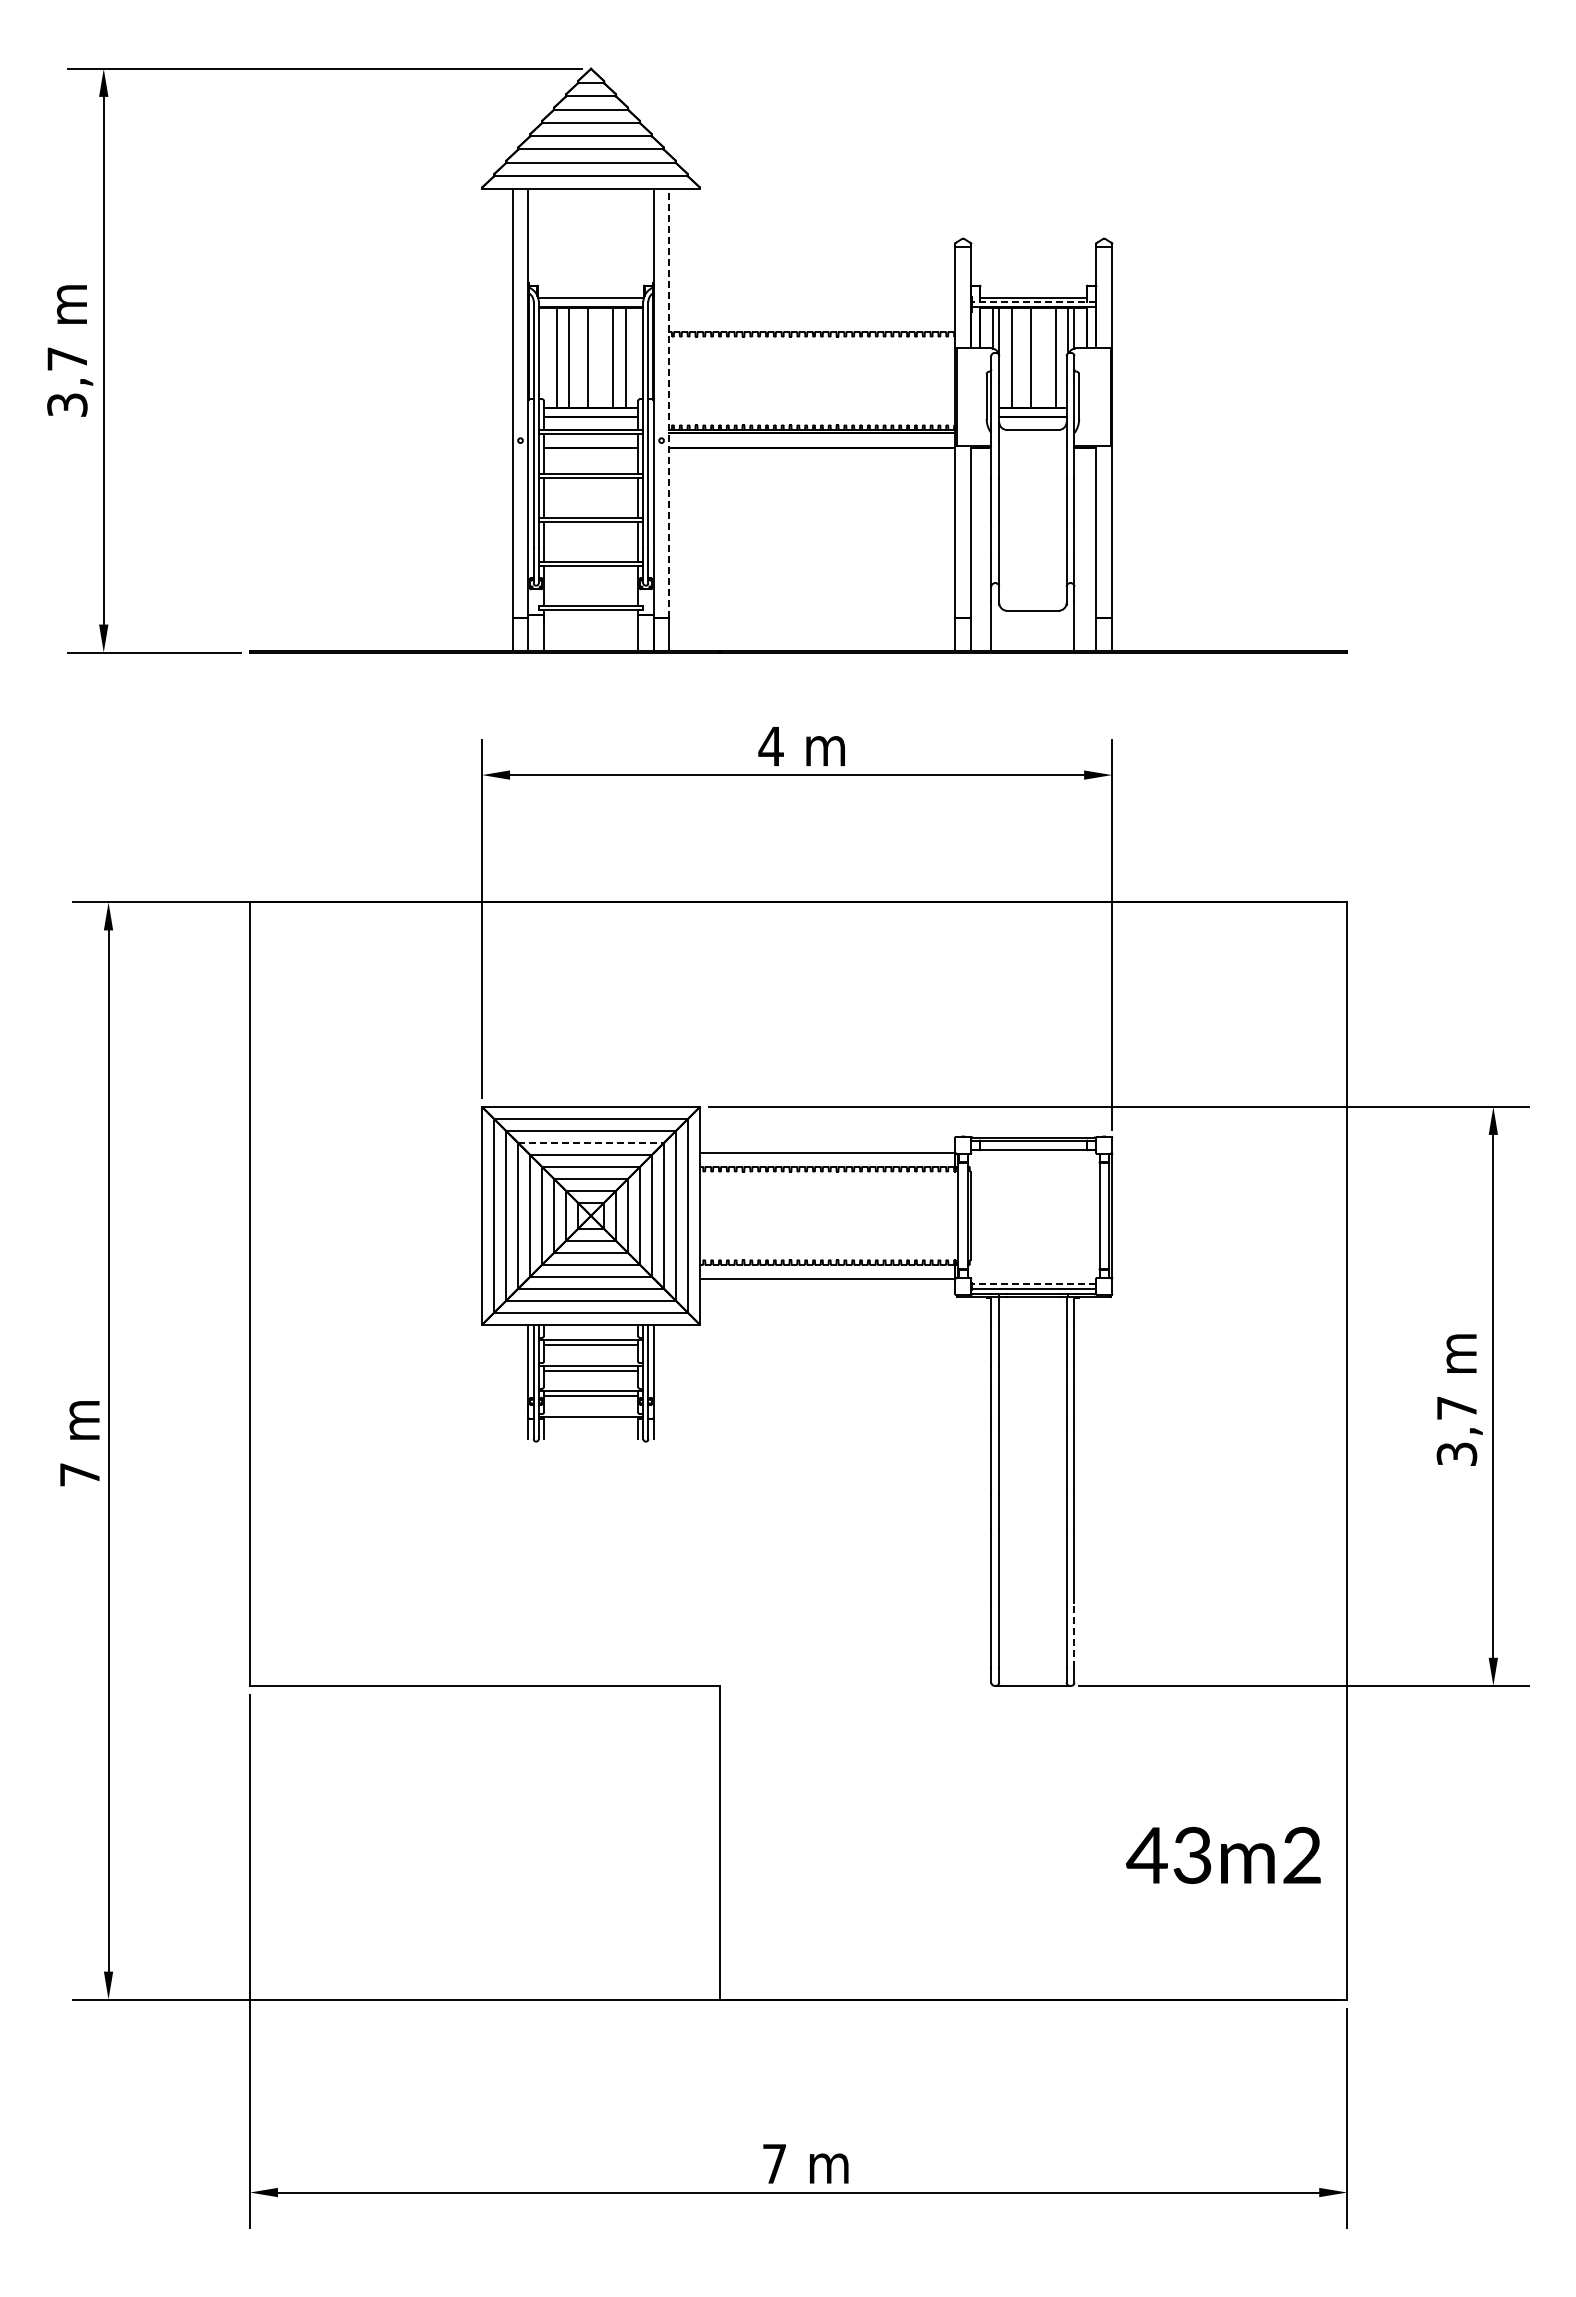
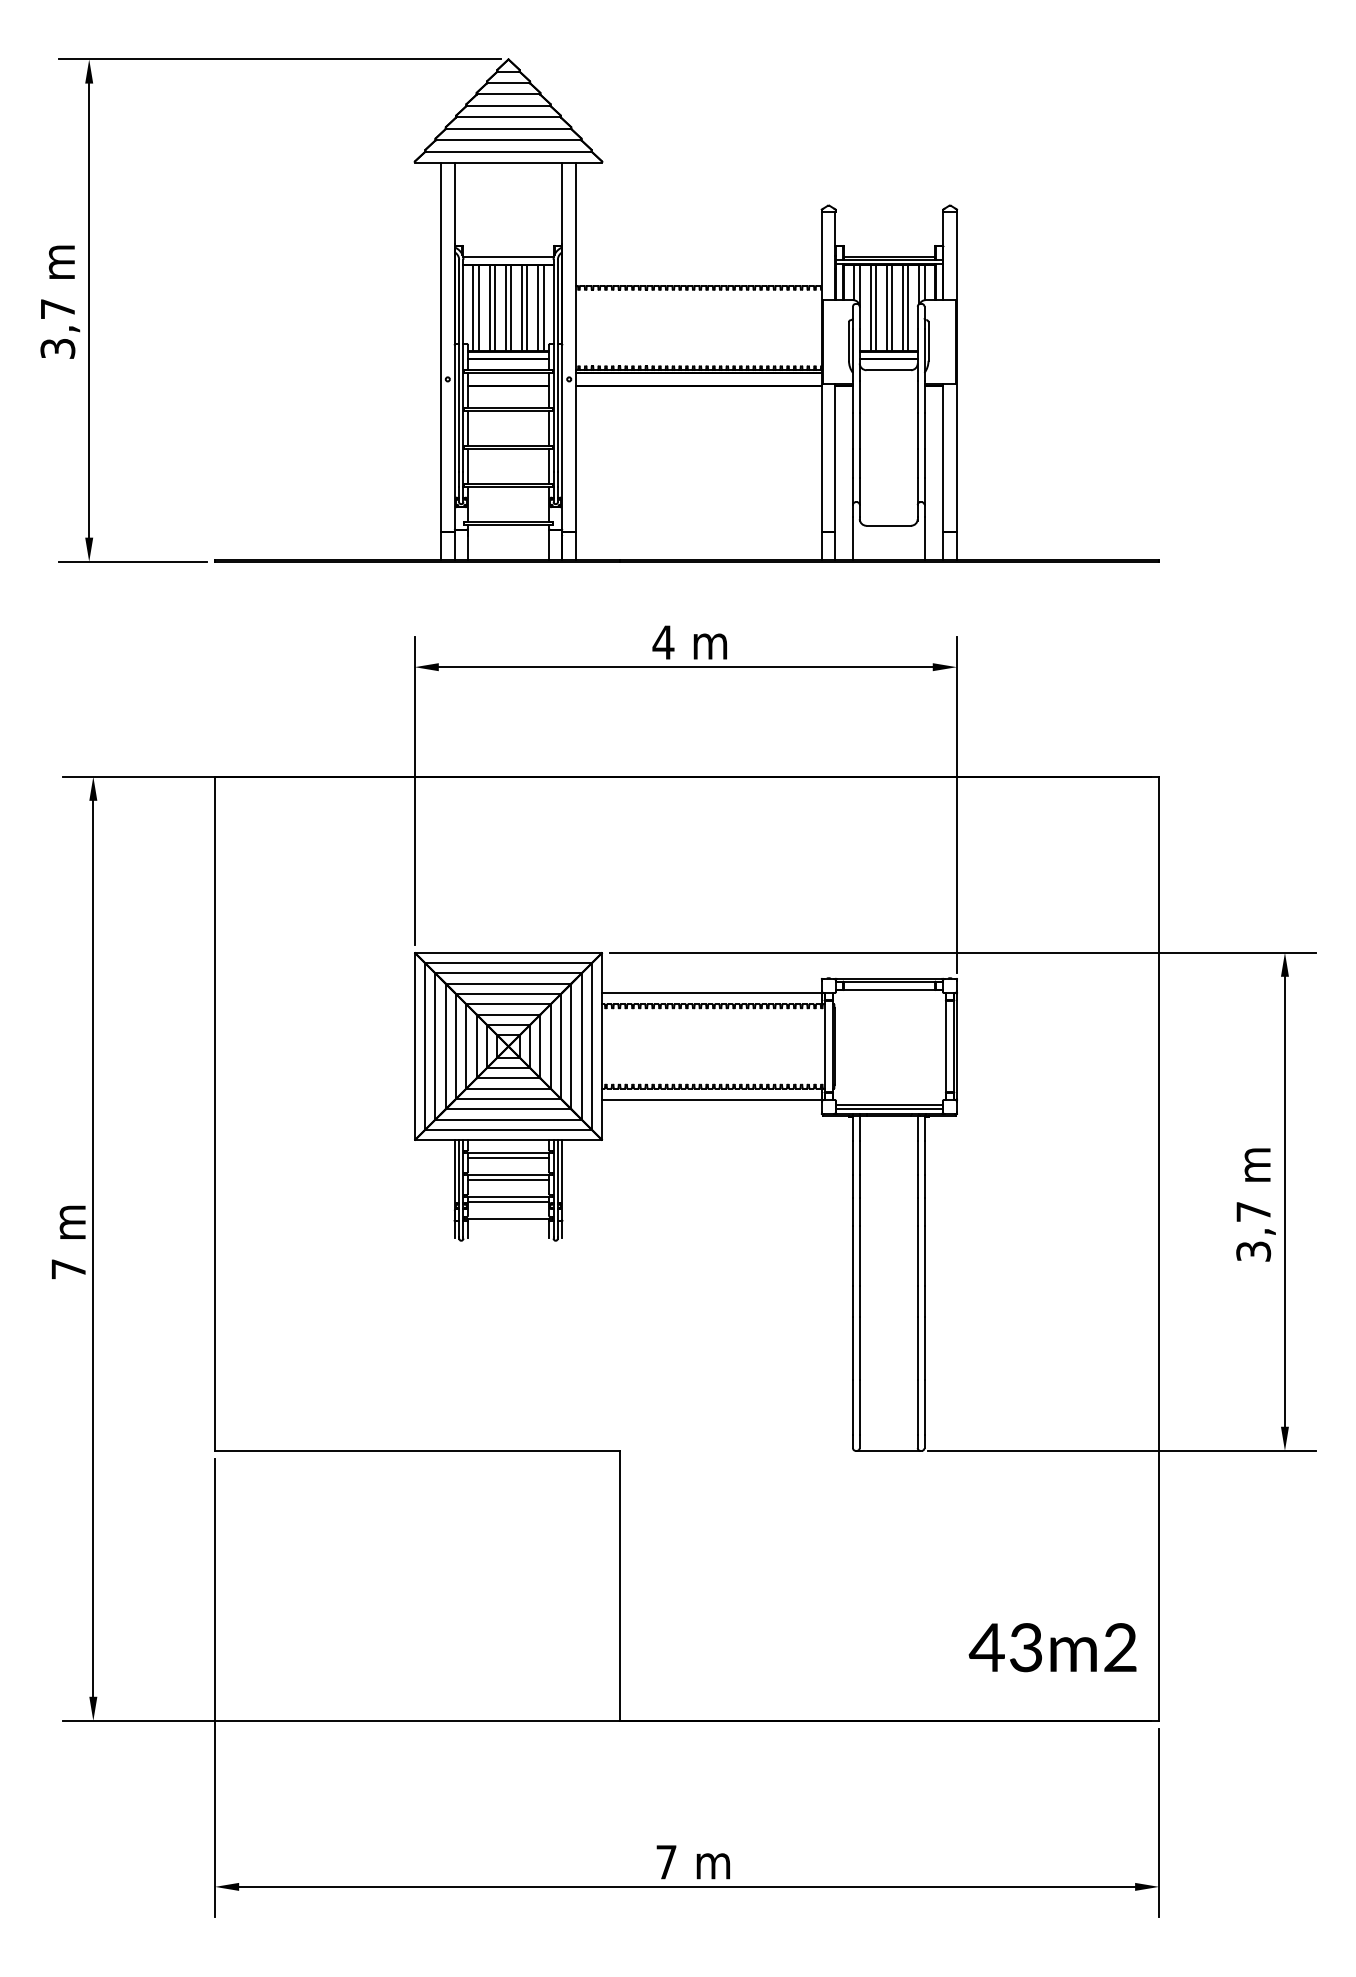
line: (1033, 302) -> (889, 260), dashed -> solid
line: (550, 357) -> (473, 307), added
line: (575, 357) -> (495, 307), added
line: (594, 357) -> (511, 307), added
line: (606, 357) -> (521, 307), added
line: (631, 357) -> (543, 307), added
line: (1018, 357) -> (876, 307), added
line: (1036, 357) -> (891, 307), added
line: (1049, 357) -> (903, 307), added
line: (669, 403) -> (576, 347), dashed -> solid
line: (591, 1142) -> (508, 983), dashed -> solid
line: (1033, 1283) -> (889, 1104), dashed -> solid
line: (1074, 1634) -> (924, 1406), dashed -> solid
text: (1223, 1855) -> (1052, 1647), moved

